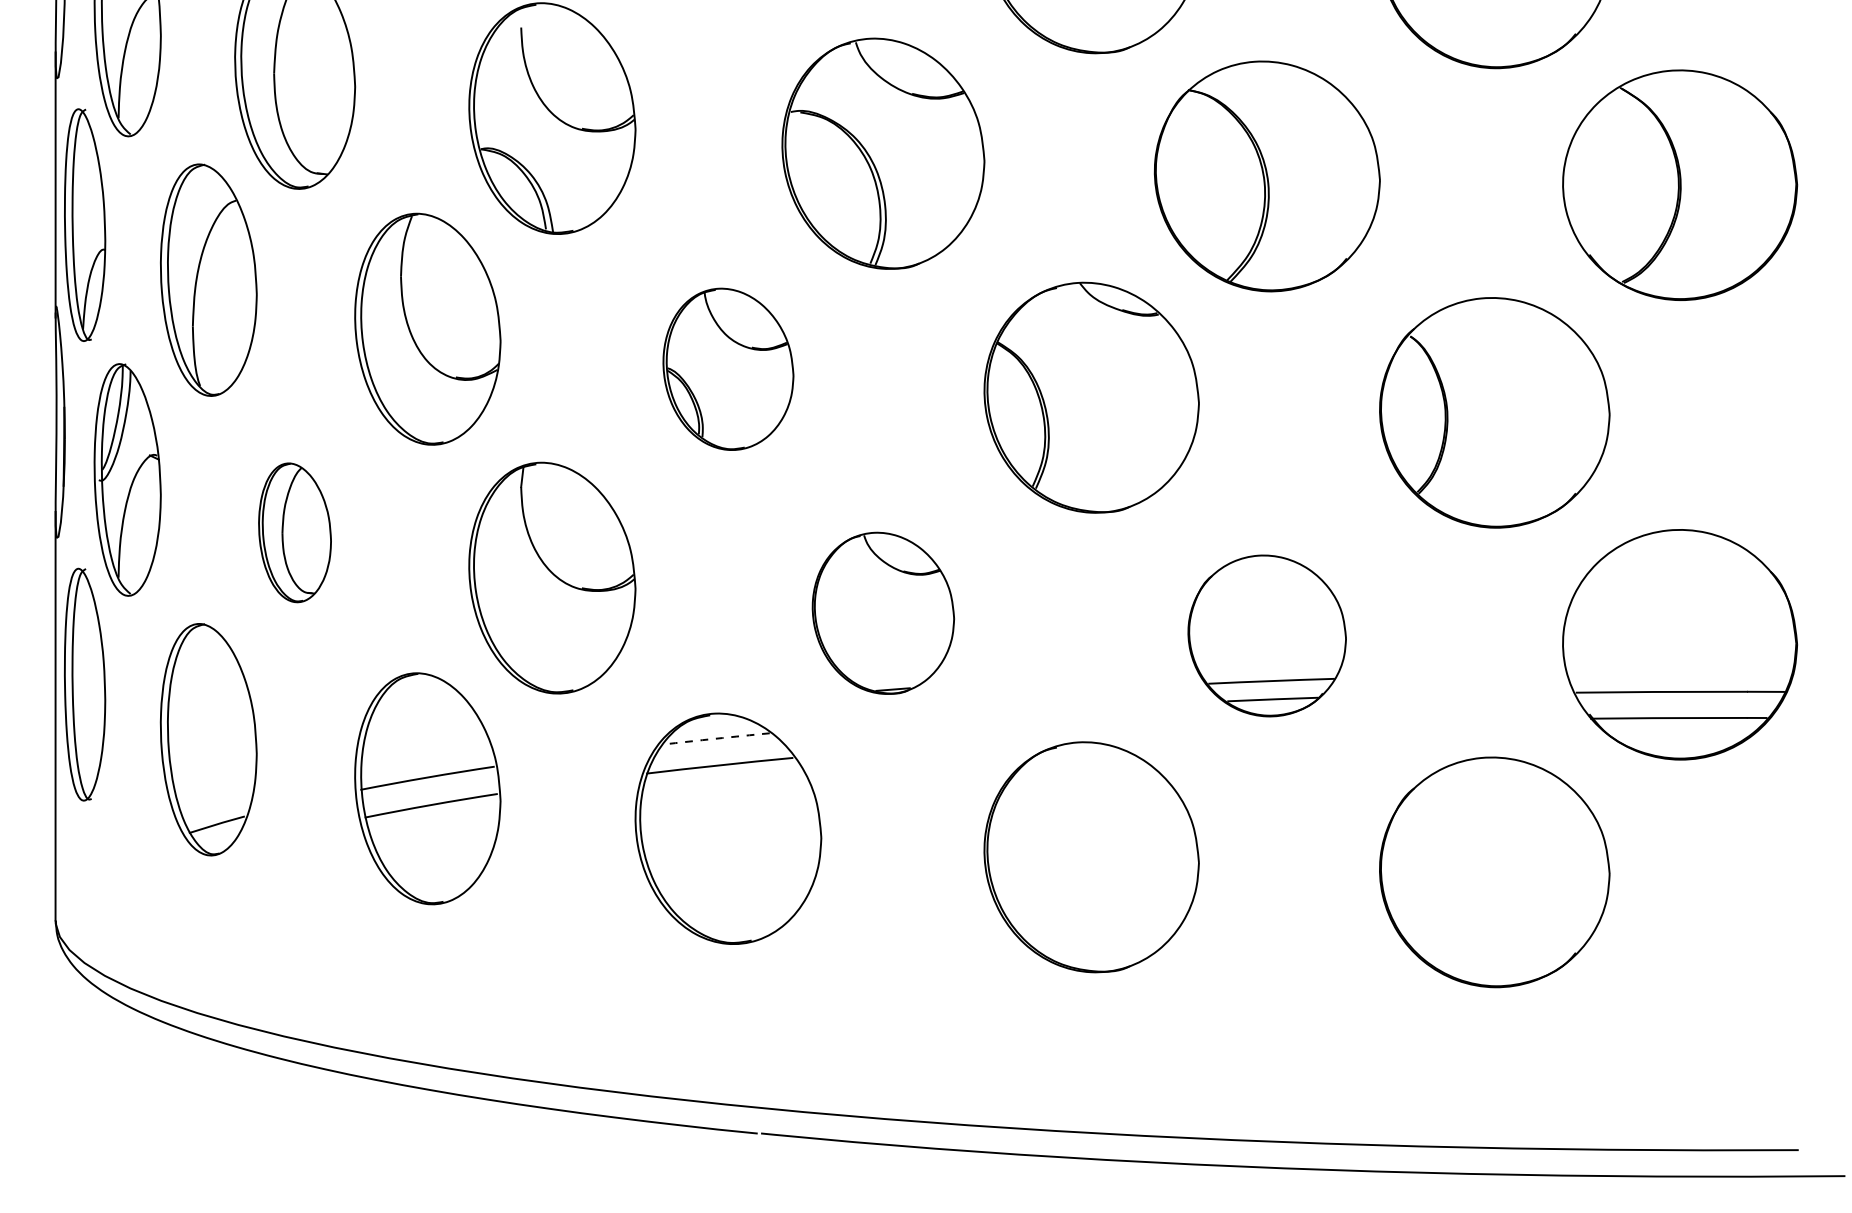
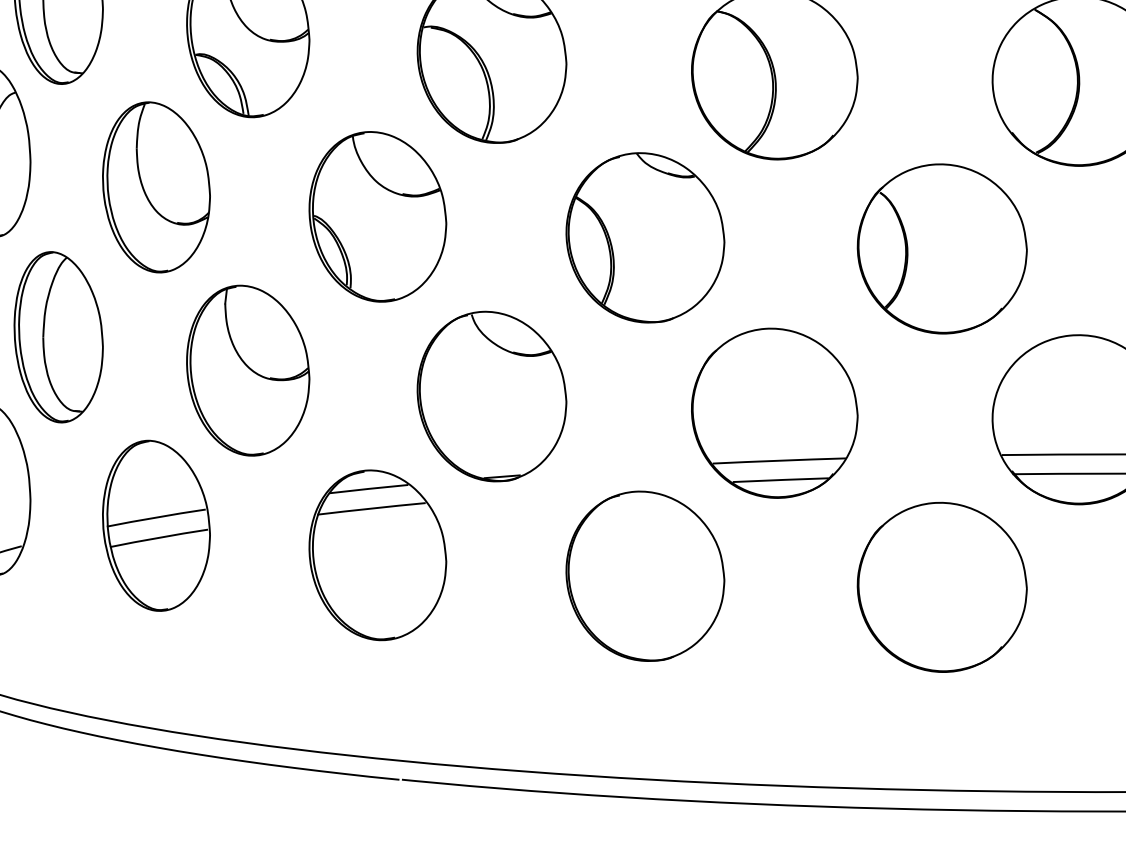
part: (728, 369) -> (377, 217), size x1.43
part: (294, 532) -> (58, 337), size x1.67
part: (883, 613) -> (492, 396), size x1.43
part: (1266, 635) -> (774, 412), size x1.43
arc: (715, 738) -> (368, 488), dashed -> solid

